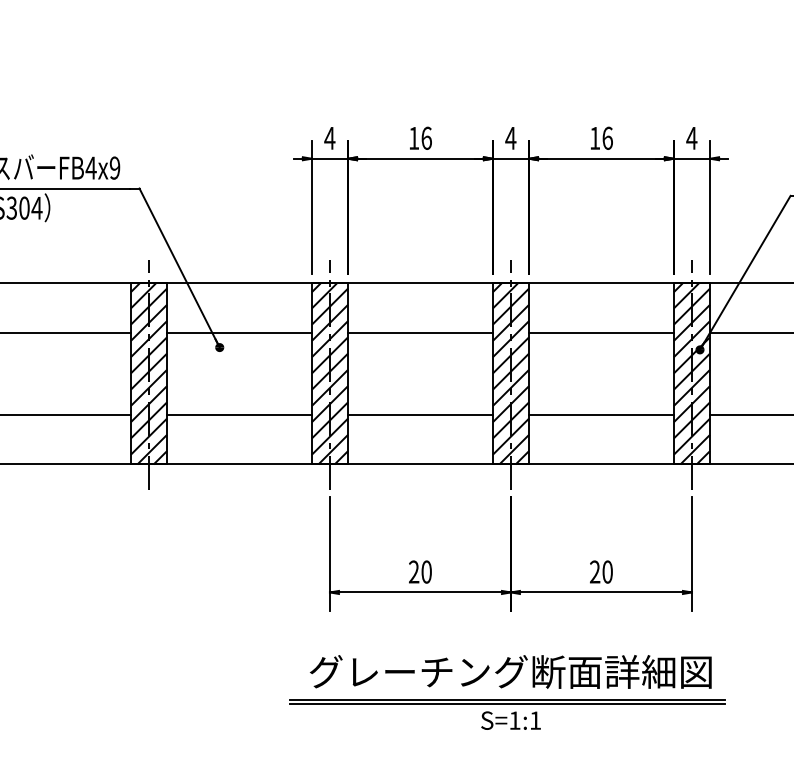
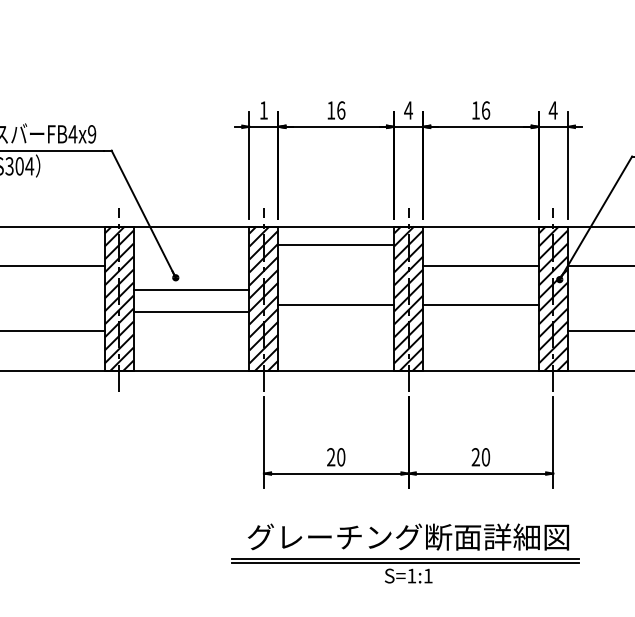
text: (329, 138) -> (263, 110), 4 -> 1
line: (239, 333) -> (191, 290), moved
line: (420, 333) -> (336, 245), moved
line: (239, 414) -> (191, 312), moved
line: (420, 414) -> (336, 305), moved
line: (600, 414) -> (480, 305), moved

